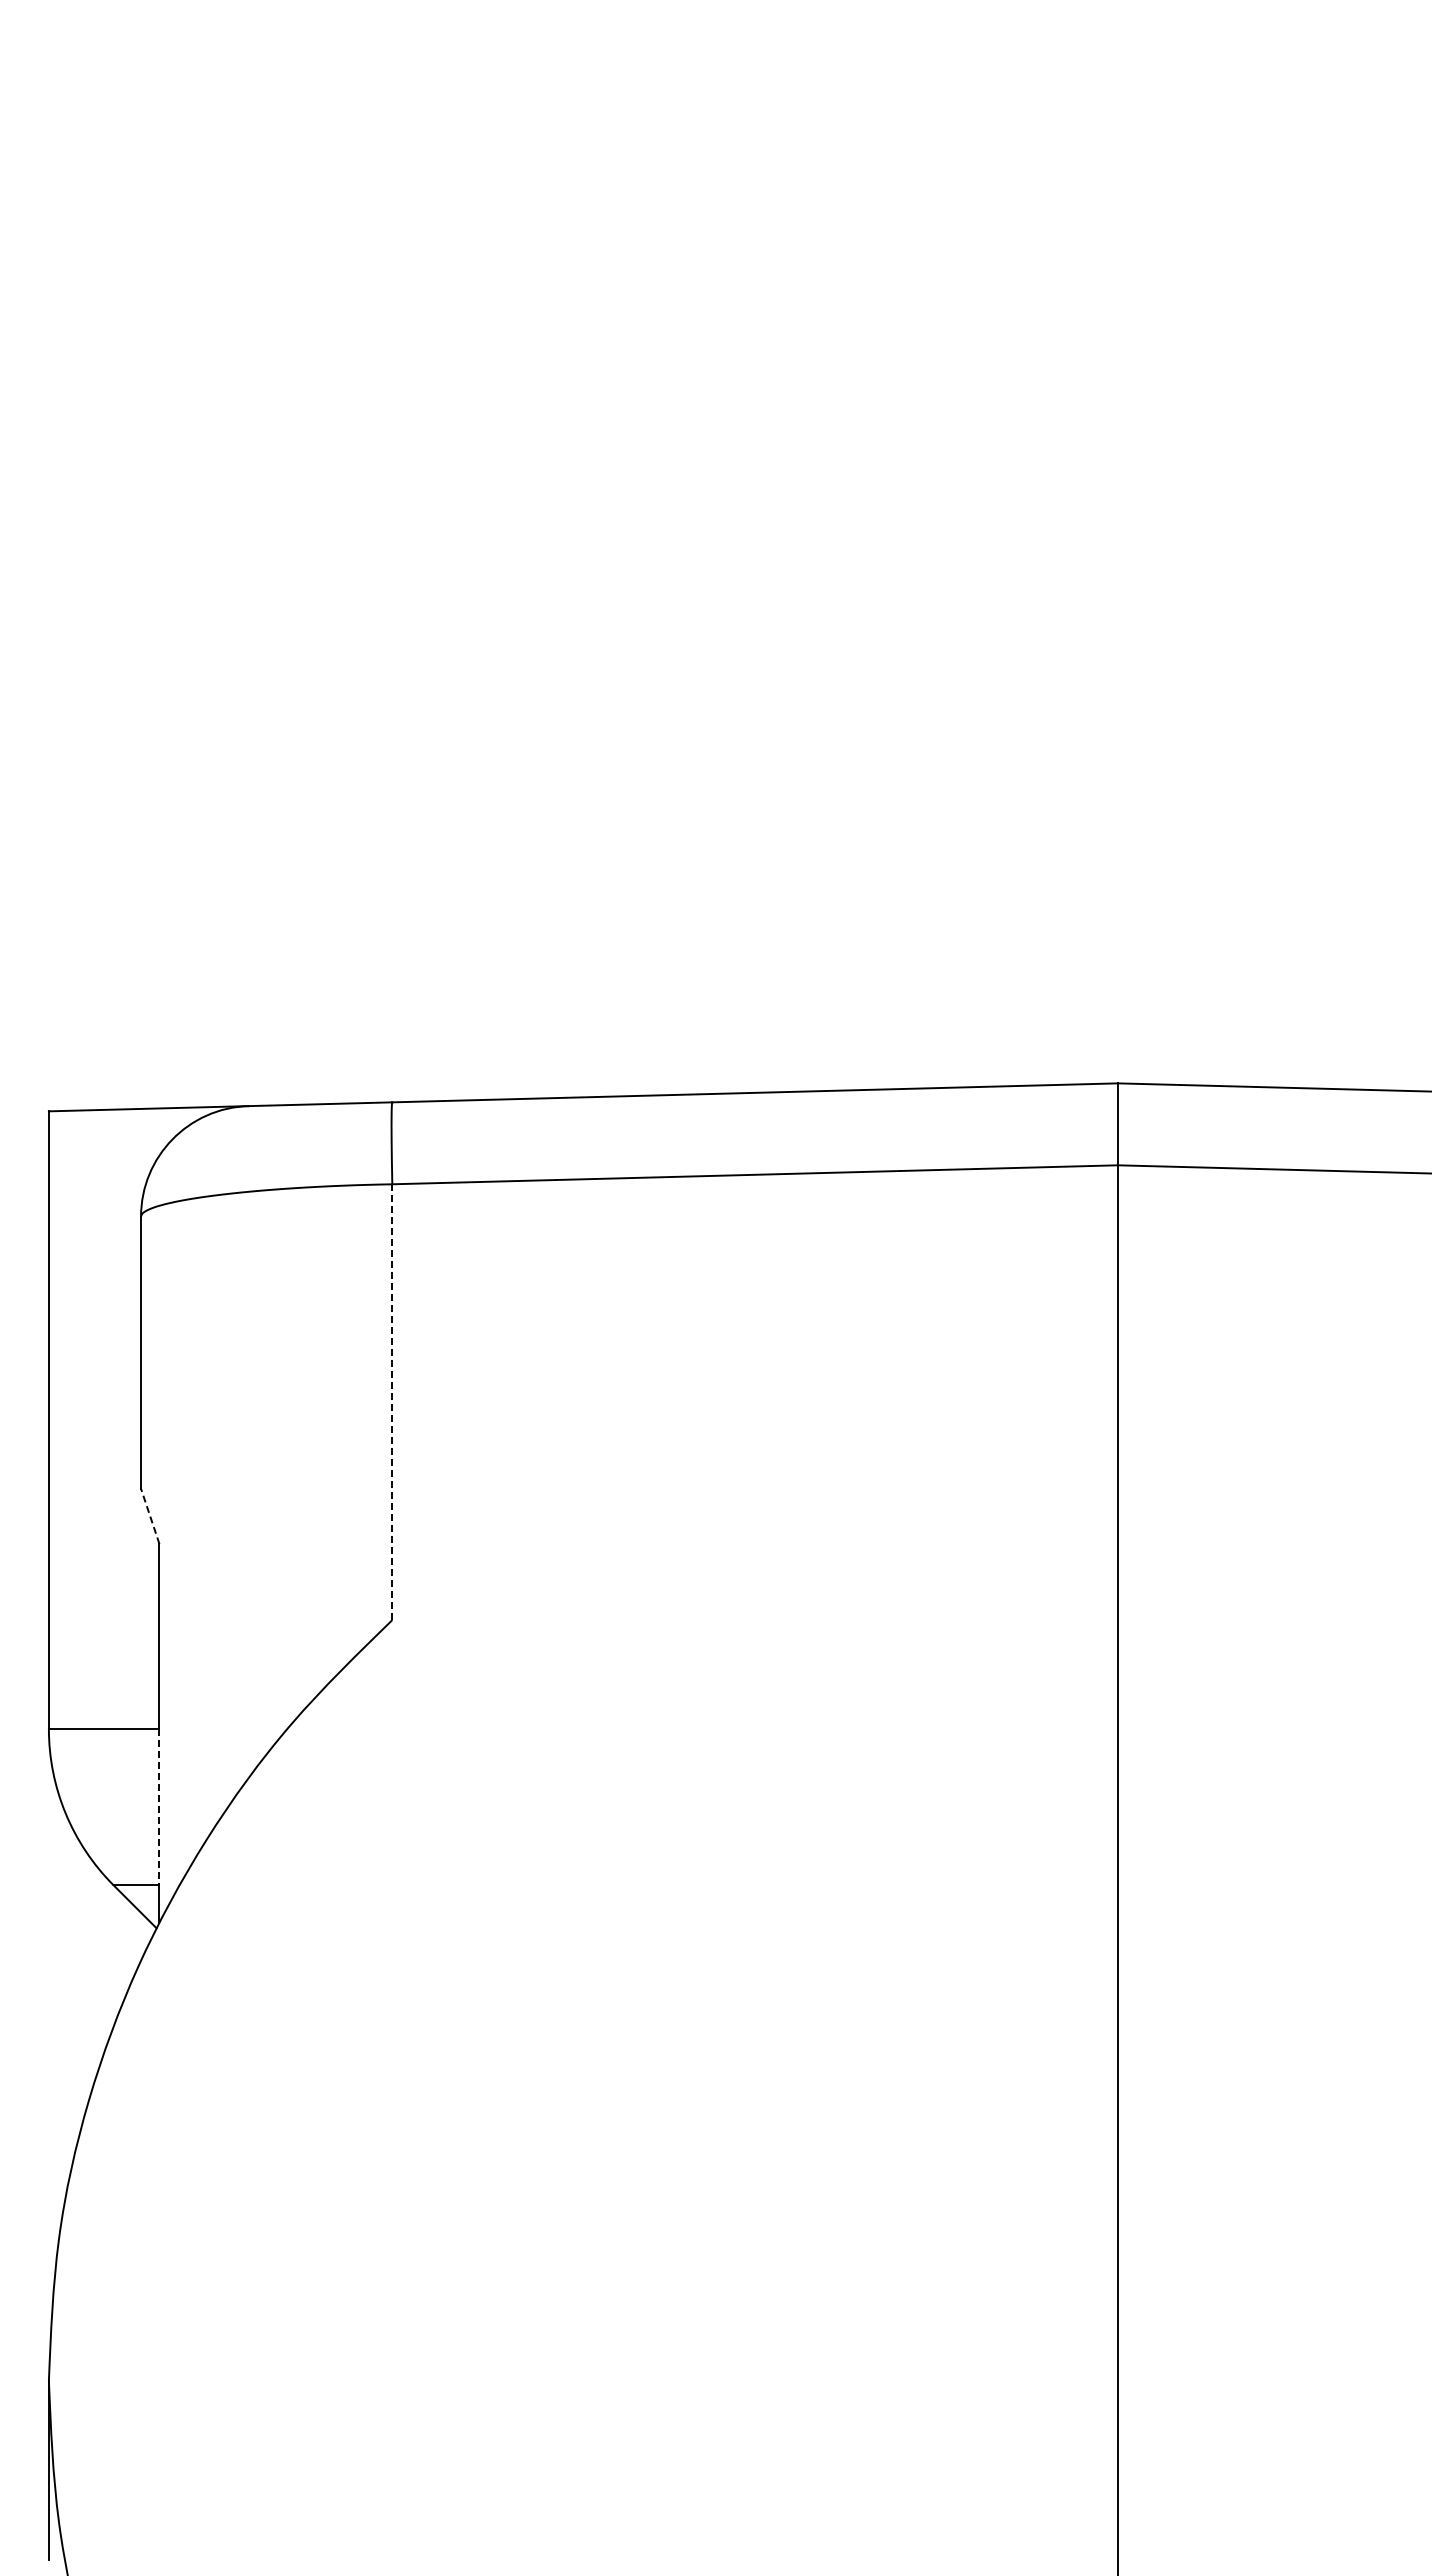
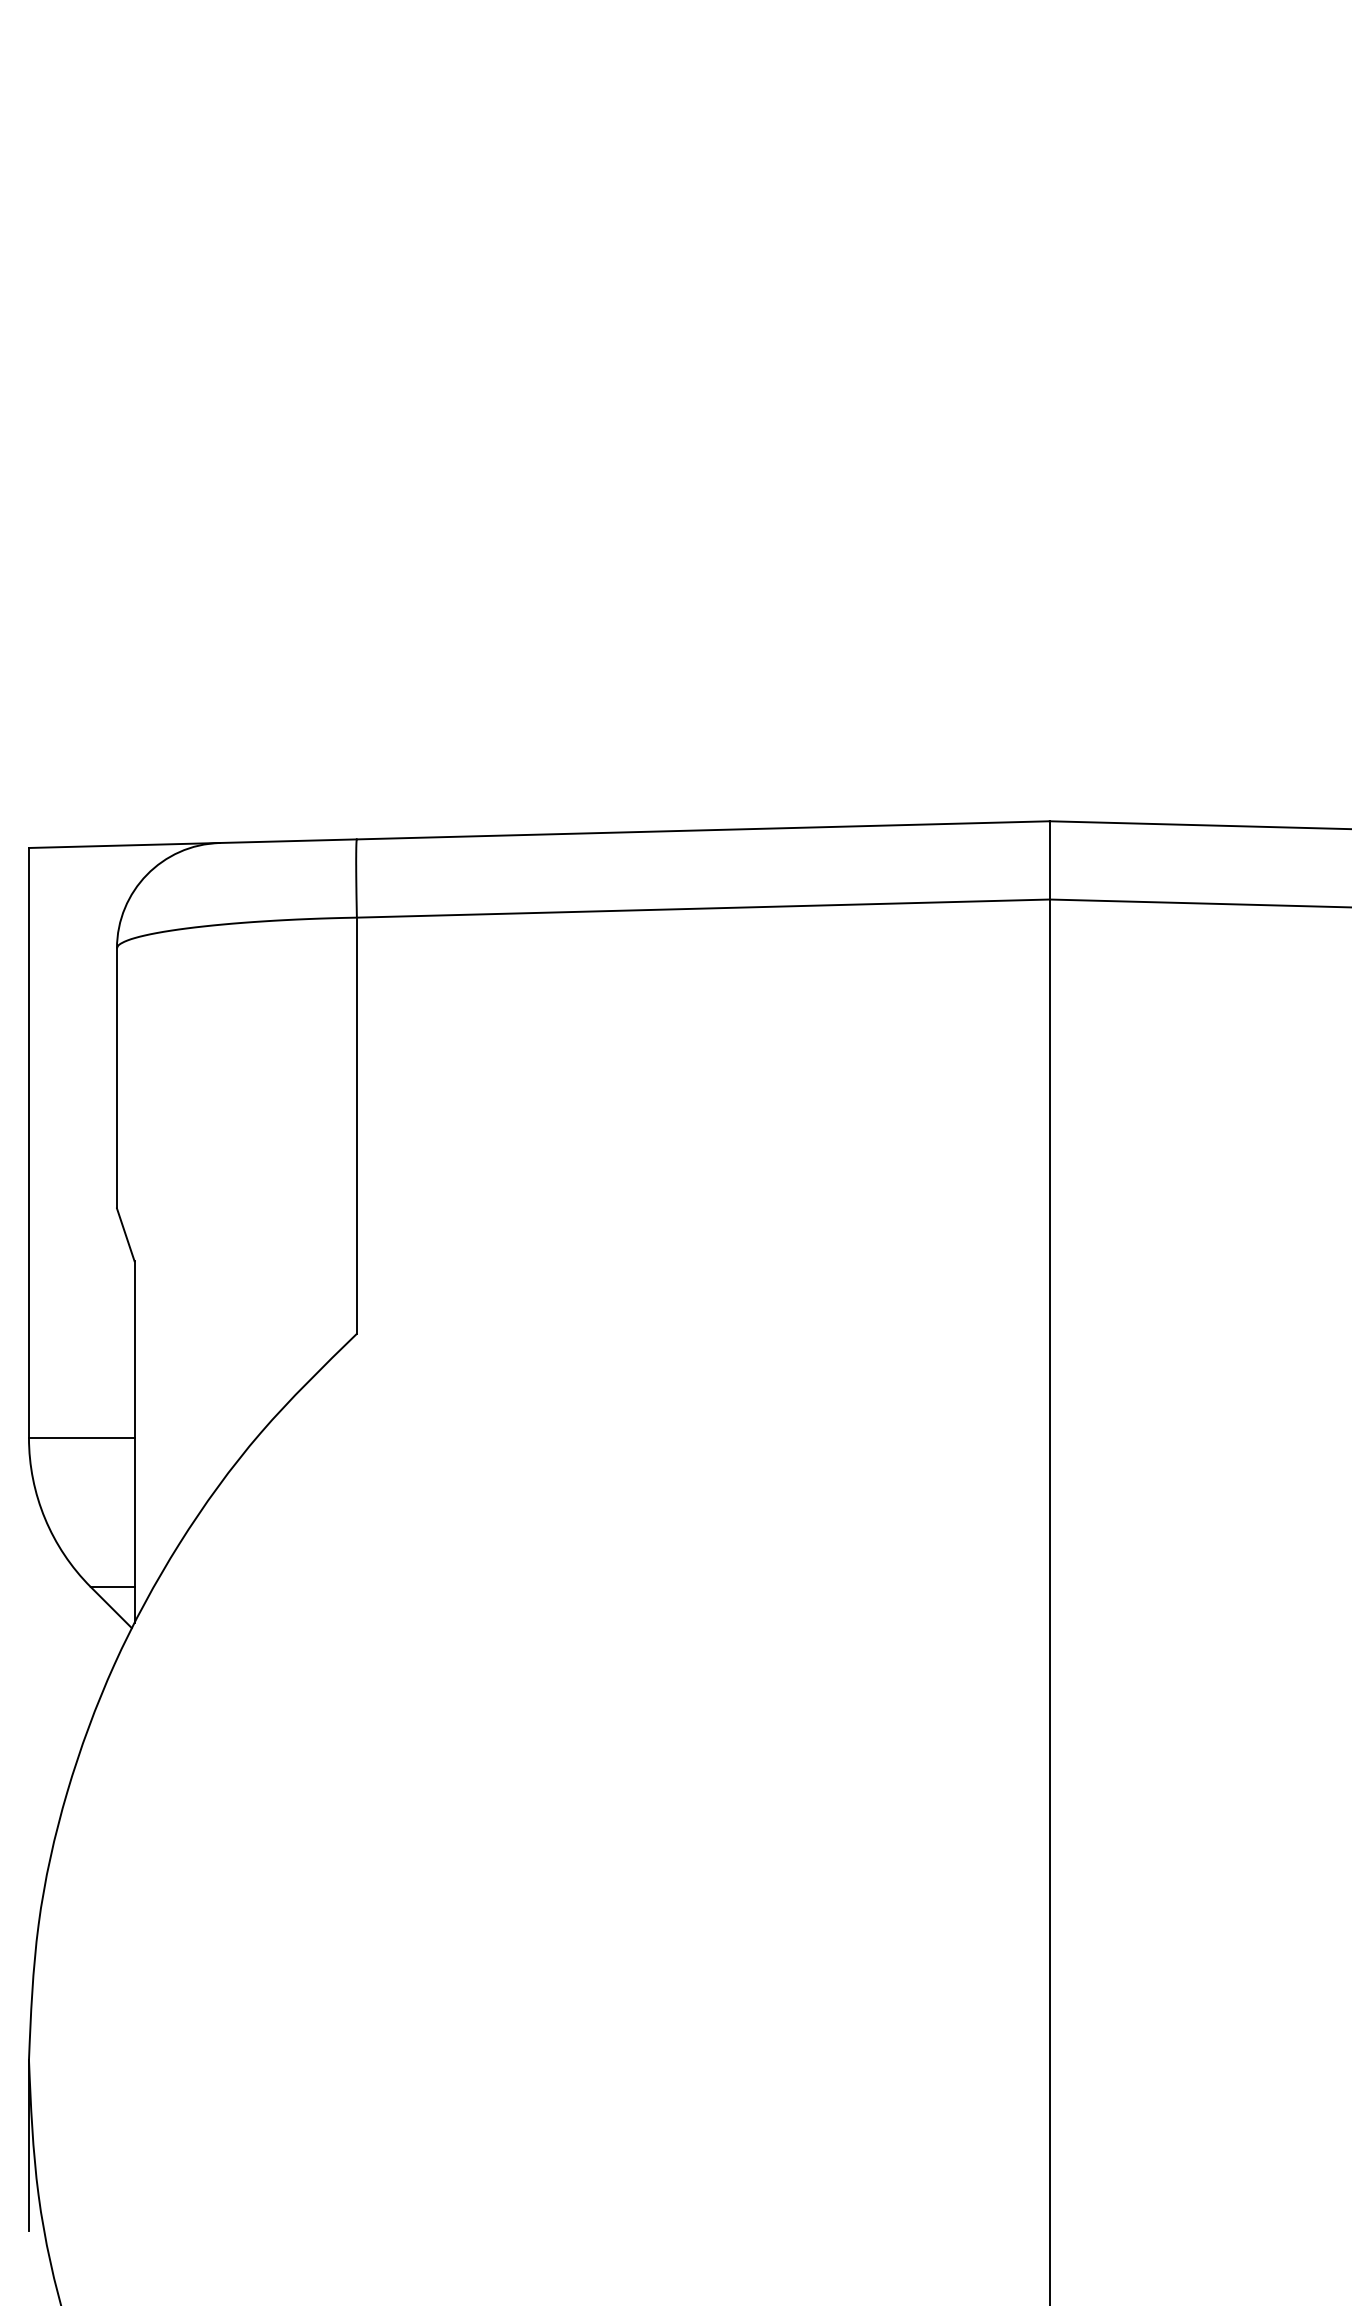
line: (392, 1402) -> (357, 1126), dashed -> solid
line: (150, 1516) -> (125, 1234), dashed -> solid
line: (159, 1807) -> (134, 1512), dashed -> solid

